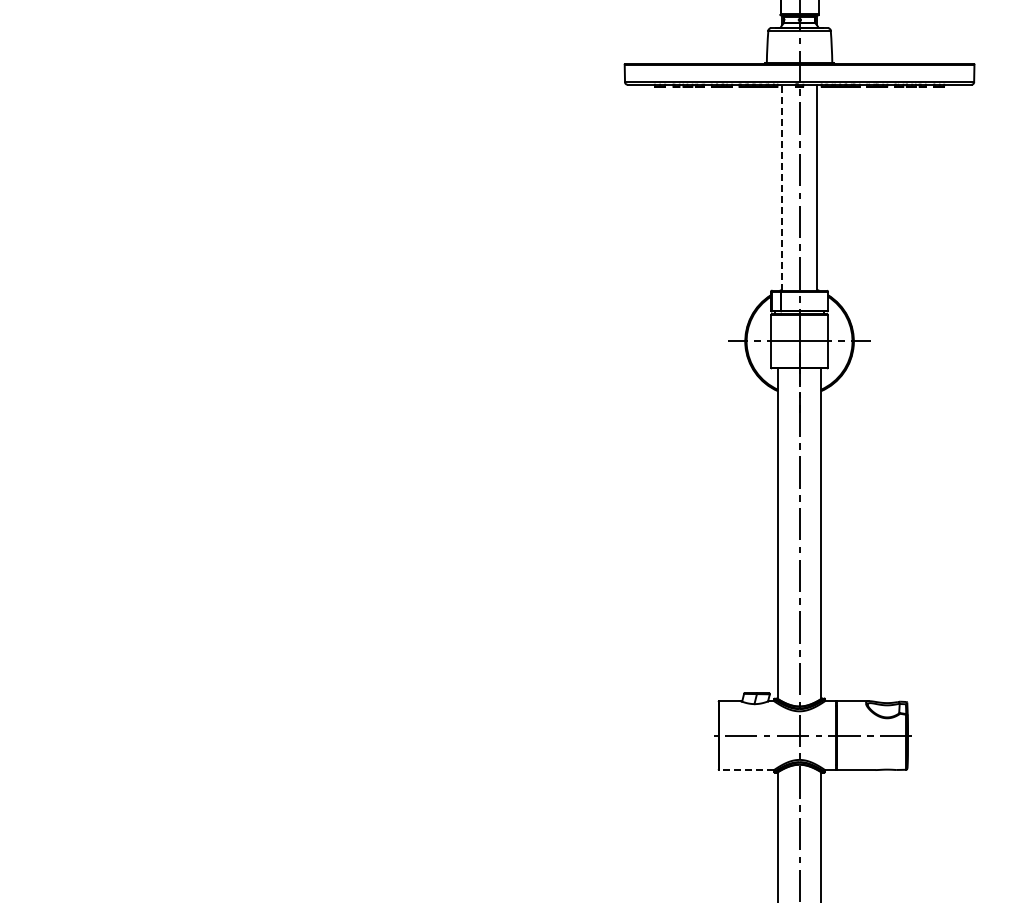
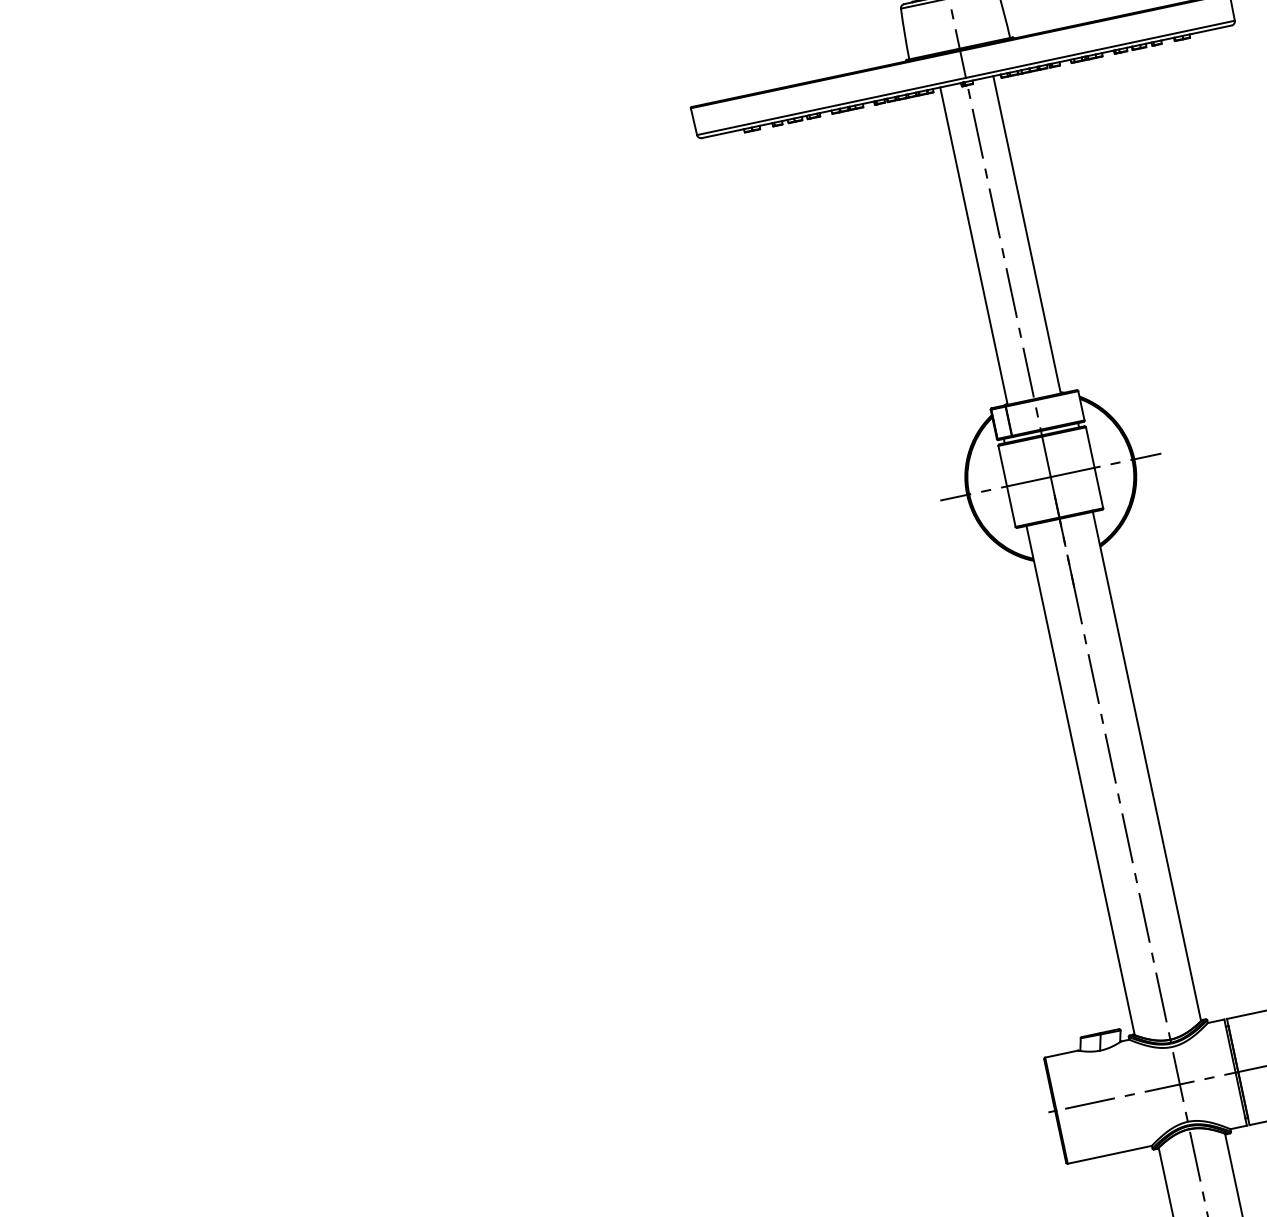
line: (782, 187) -> (974, 245), dashed -> solid
line: (746, 770) -> (1109, 1155), dashed -> solid

